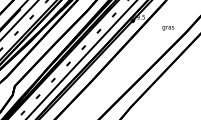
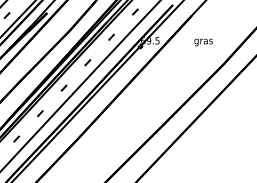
text: (168, 28) -> (203, 42), moved

